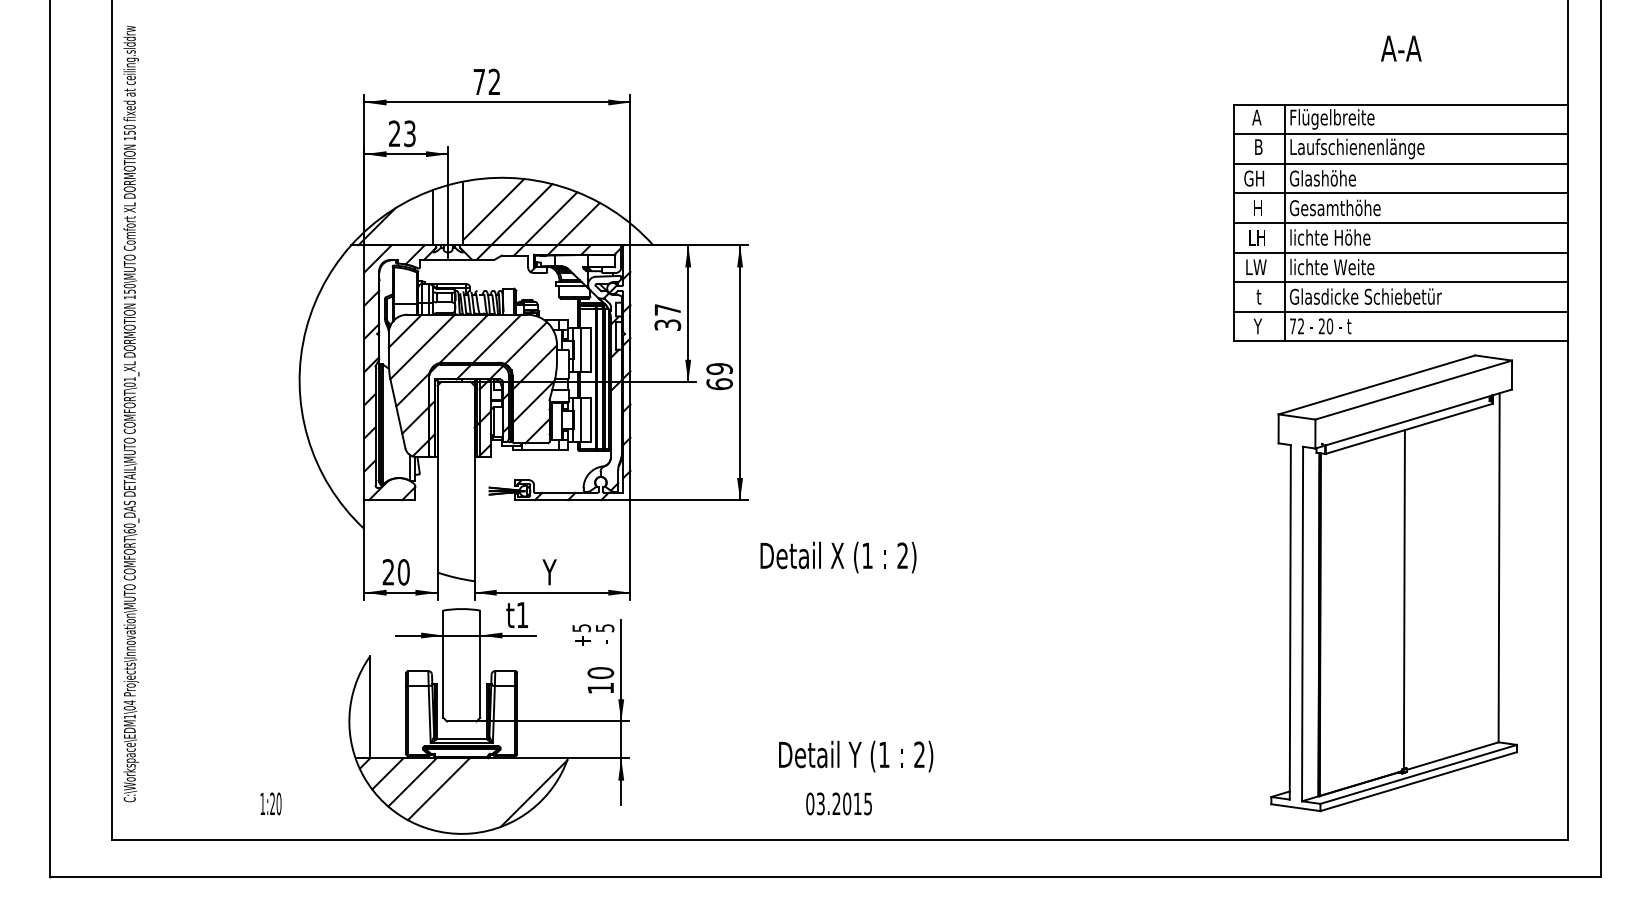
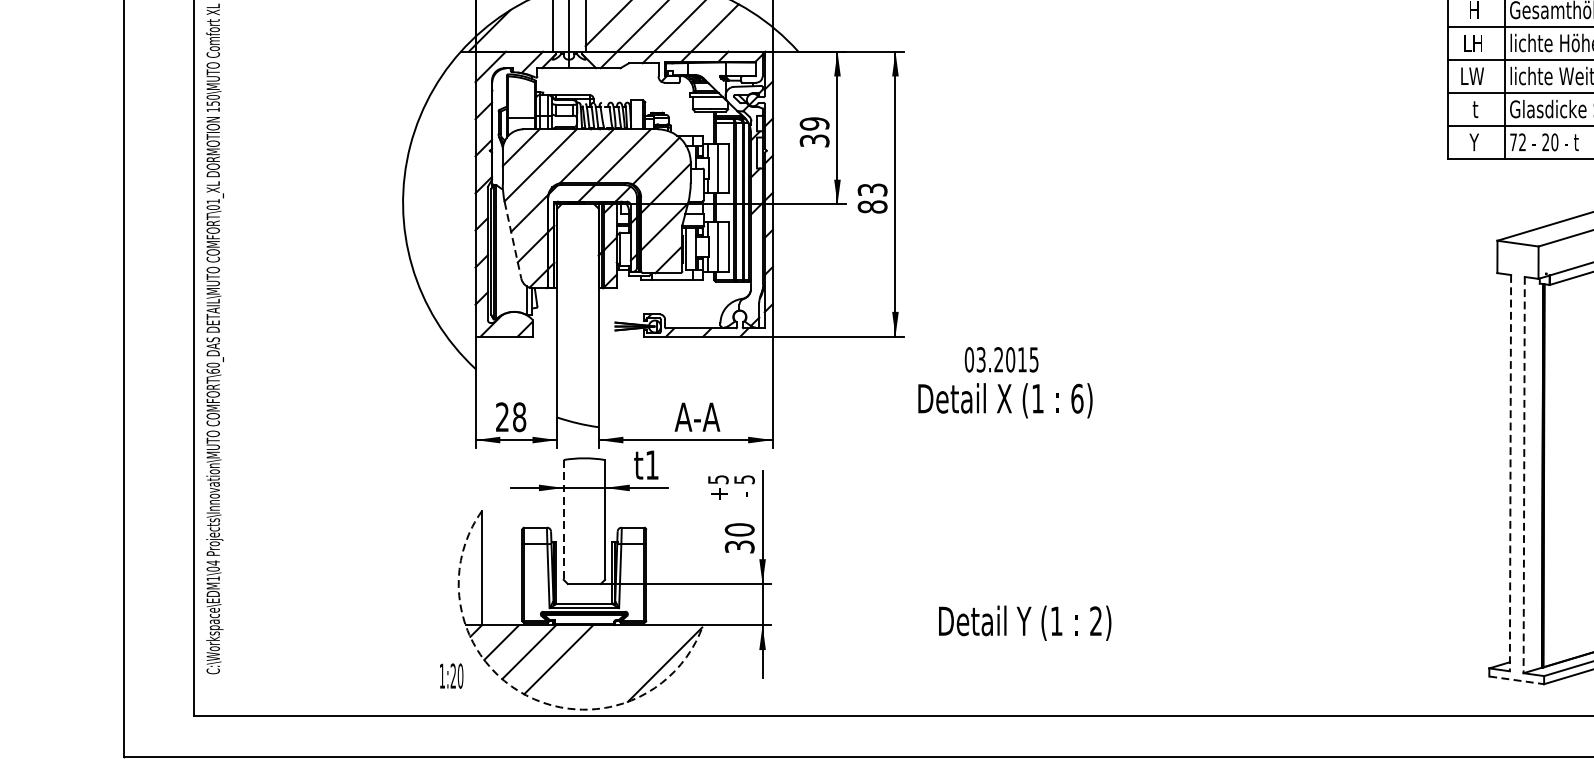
text: (667, 309) -> (814, 123), 37 -> 39
text: (719, 376) -> (872, 198), 69 -> 83
line: (398, 414) -> (513, 240), solid -> dashed
text: (902, 555) -> (1076, 398), 2) -> 6)
text: (403, 572) -> (519, 417), 20 -> 28
text: (562, 572) -> (696, 417), Y -> A-A
line: (1290, 622) -> (1510, 473), solid -> dashed
line: (1302, 624) -> (1524, 475), solid -> dashed
line: (443, 664) -> (563, 520), solid -> dashed
text: (600, 688) -> (739, 547), 10 -> 30
text: (270, 803) -> (451, 675), moved
text: (838, 803) -> (1000, 359), moved
line: (1295, 807) -> (1516, 680), solid -> dashed
arc: (410, 821) -> (527, 695), solid -> dashed

